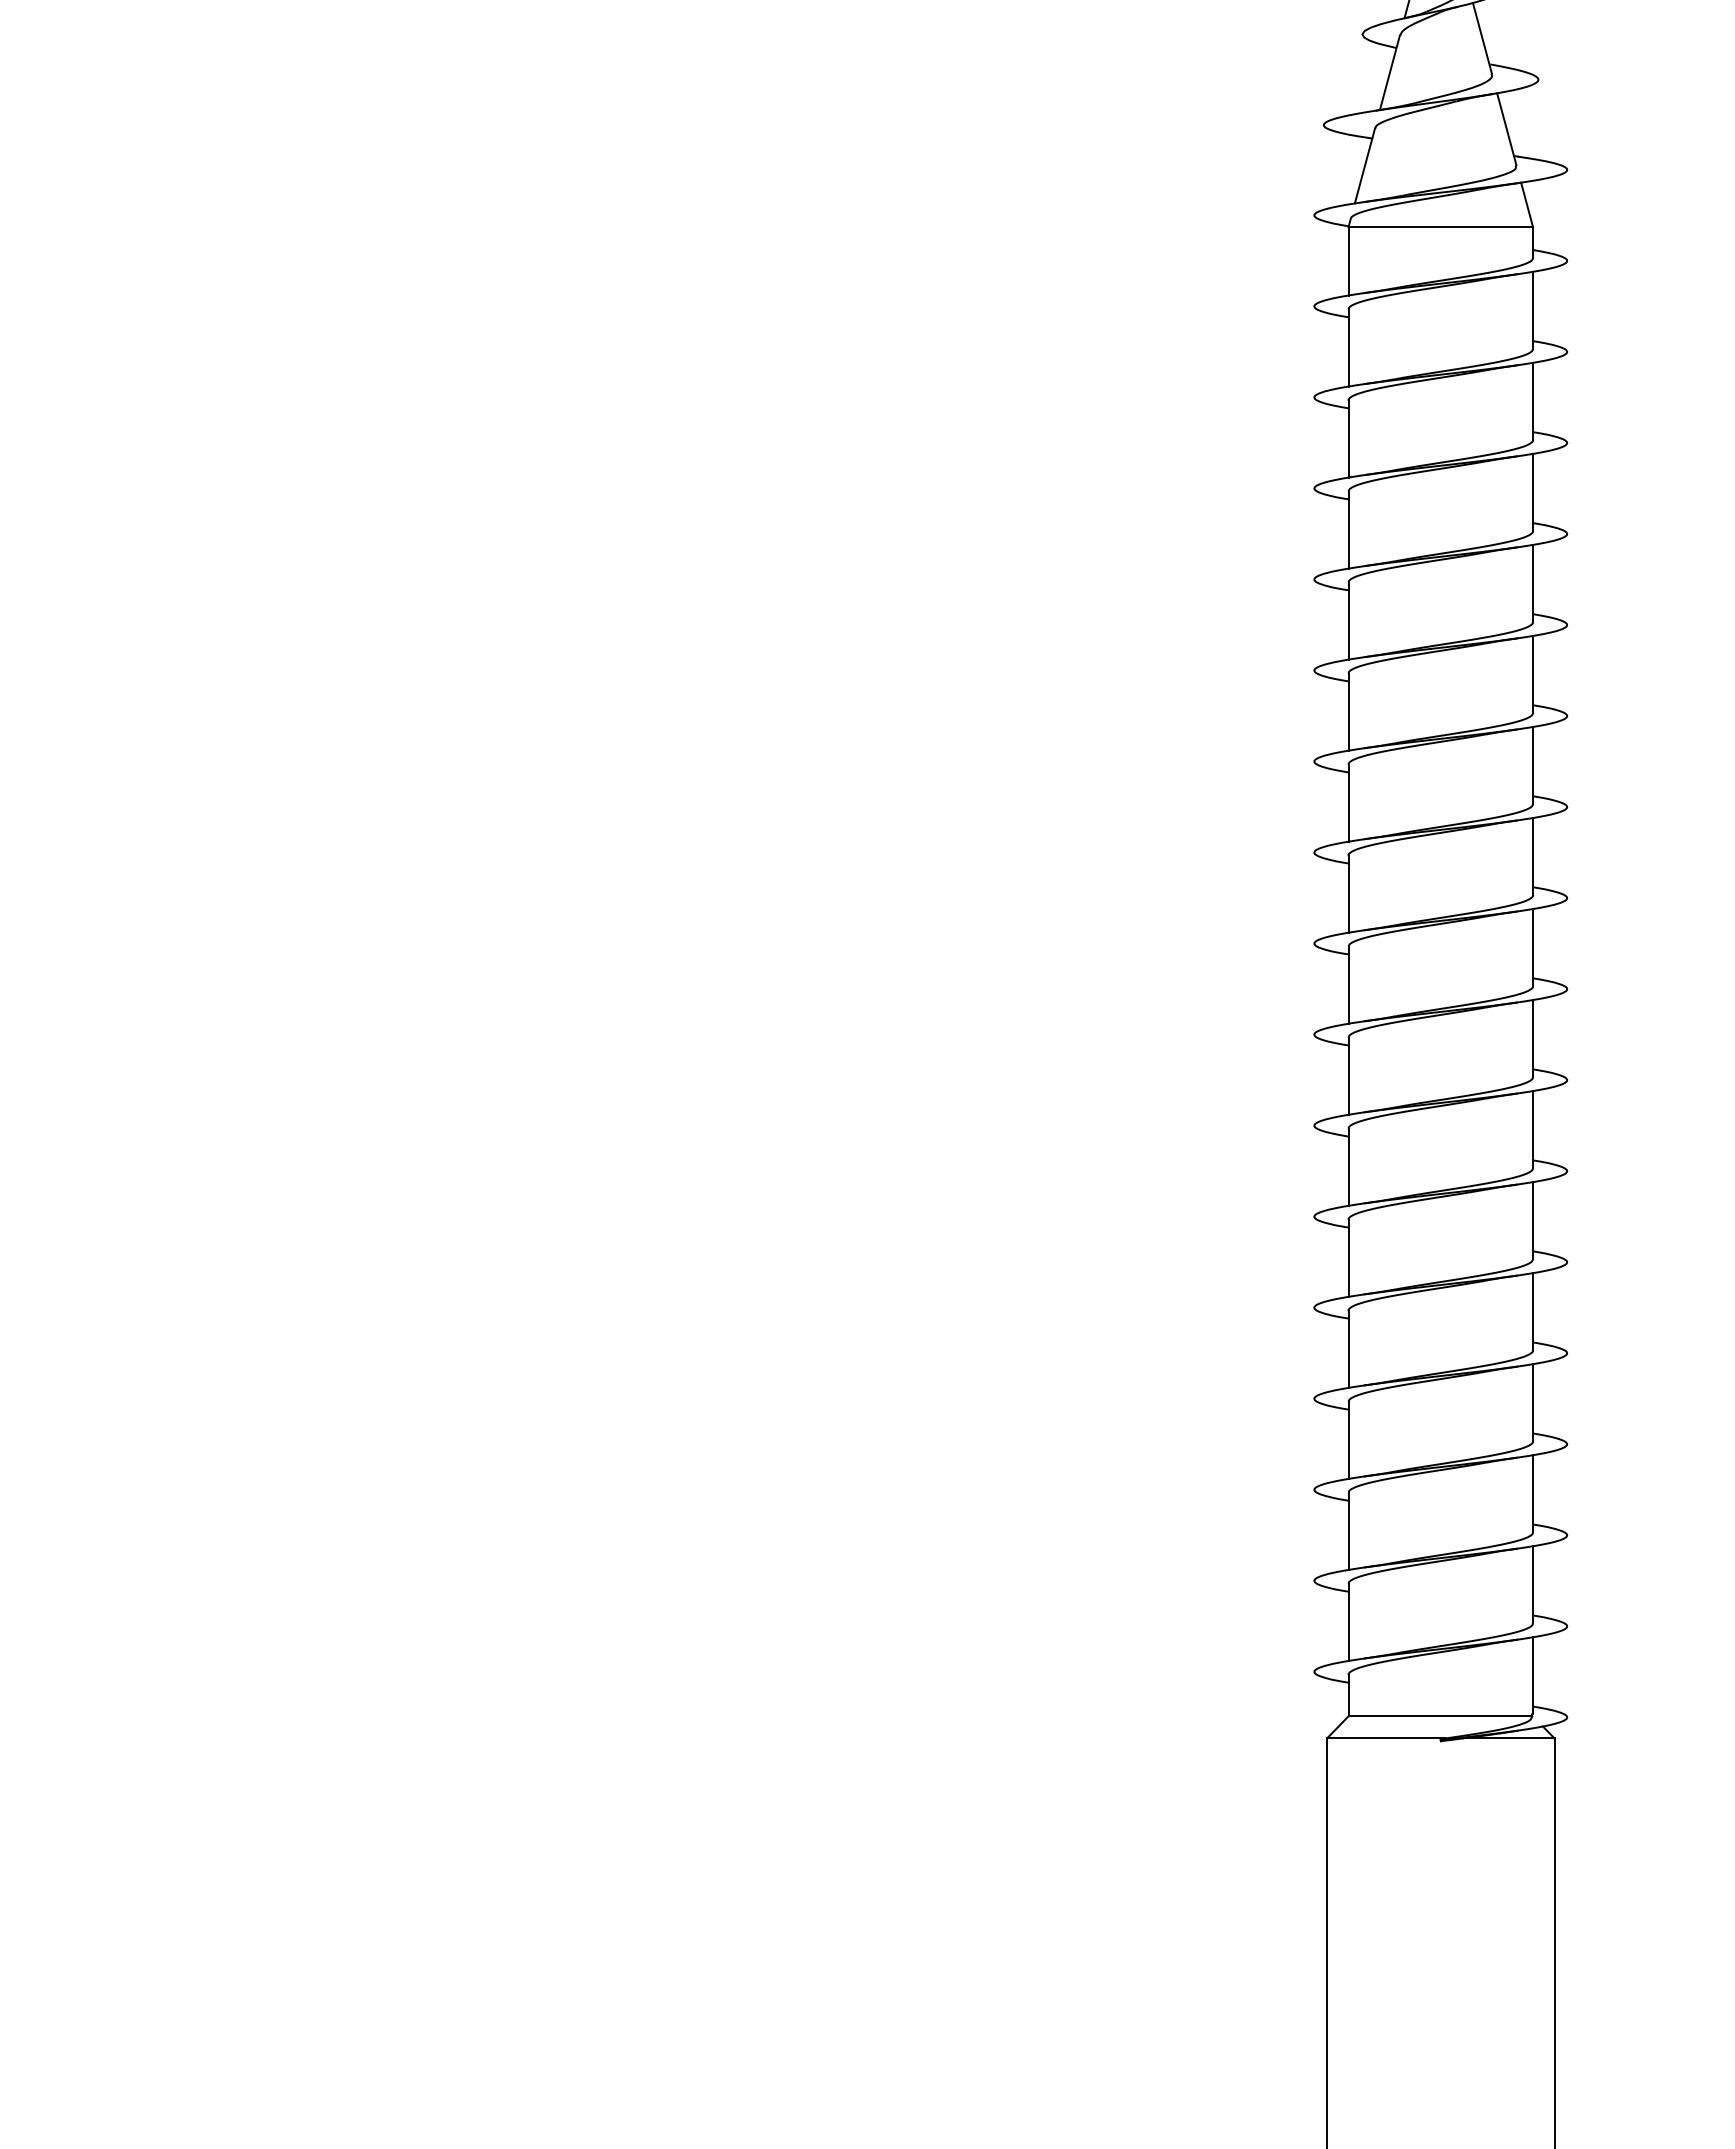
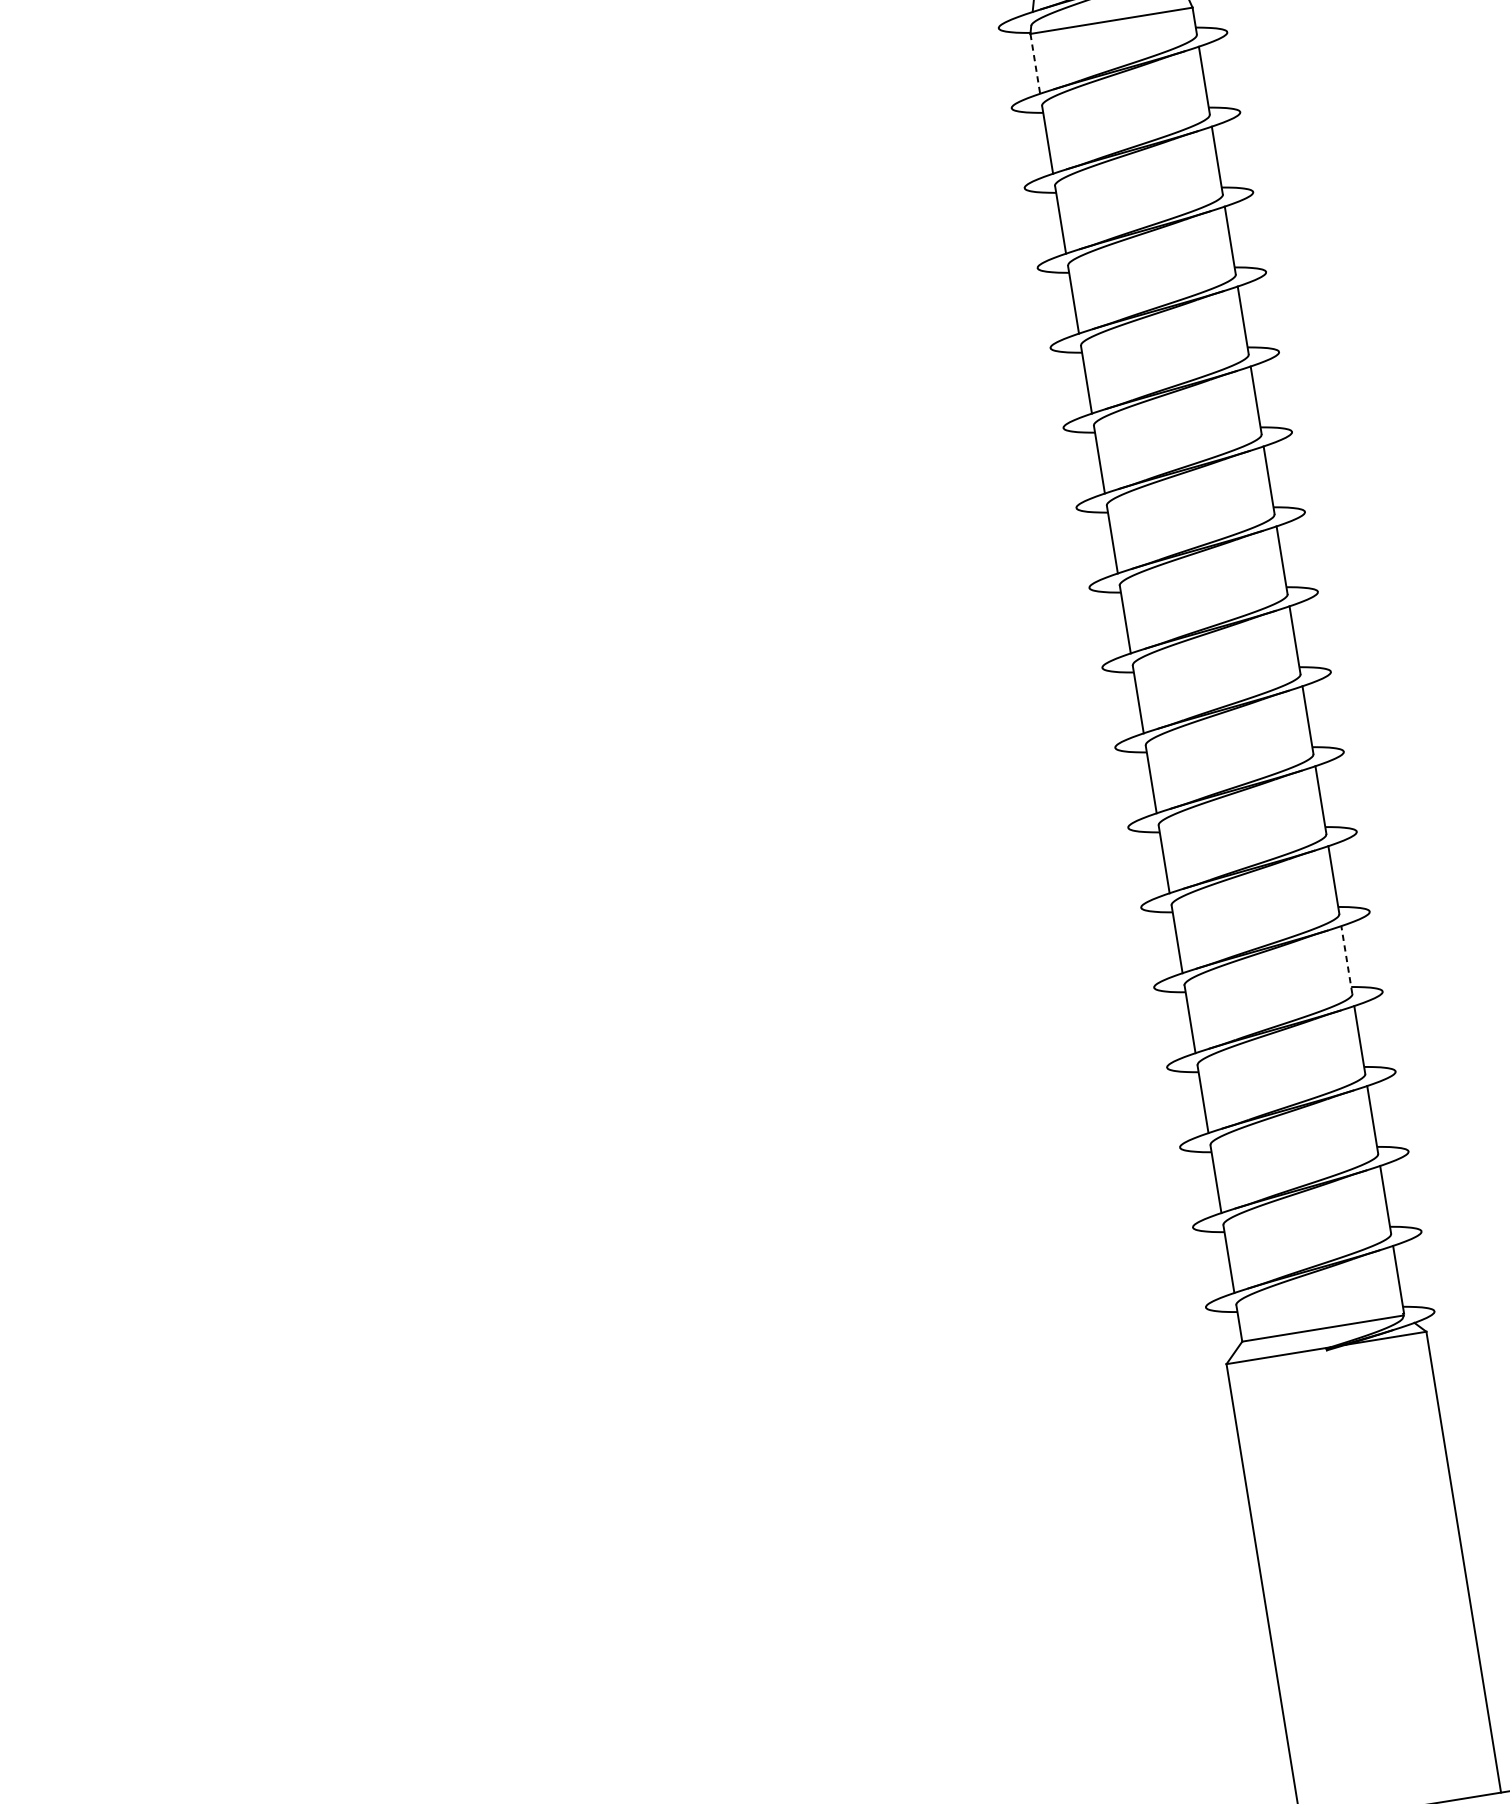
line: (1348, 261) -> (1035, 63), solid -> dashed
line: (1533, 1311) -> (1347, 959), solid -> dashed

